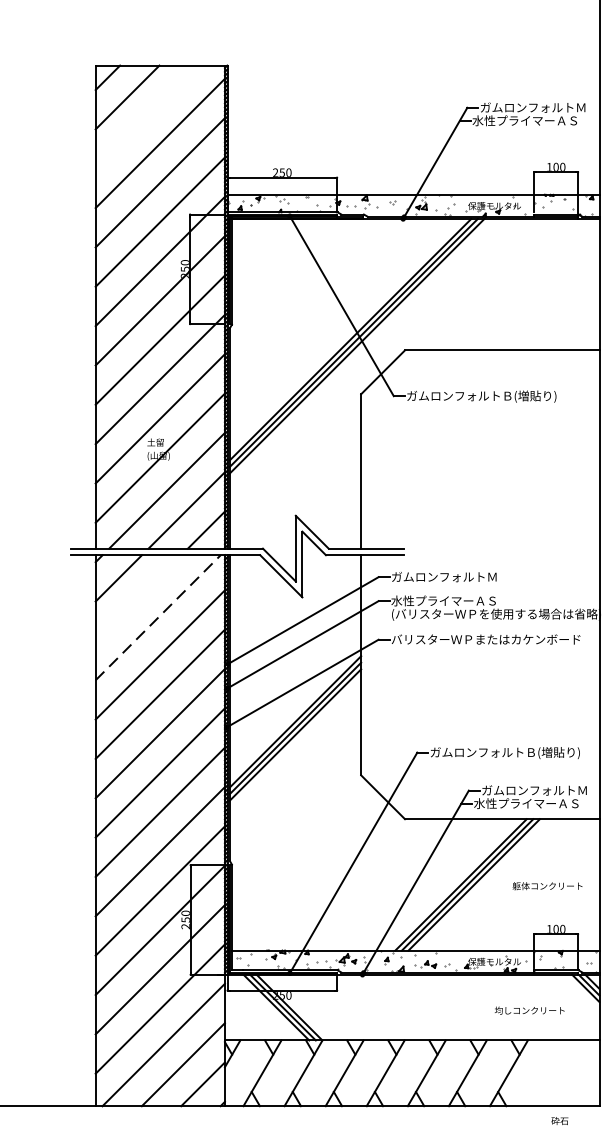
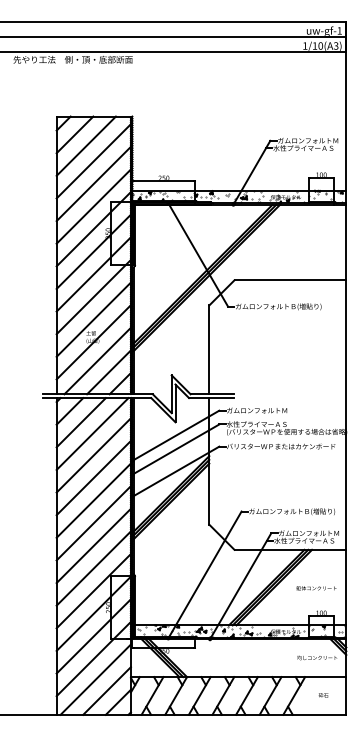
line: (145, 115) -> (85, 145), added
line: (137, 597) -> (80, 422), added
line: (158, 618) -> (92, 434), dashed -> solid
text: (530, 1009) -> (317, 657), moved
text: (559, 1121) -> (323, 695), moved

